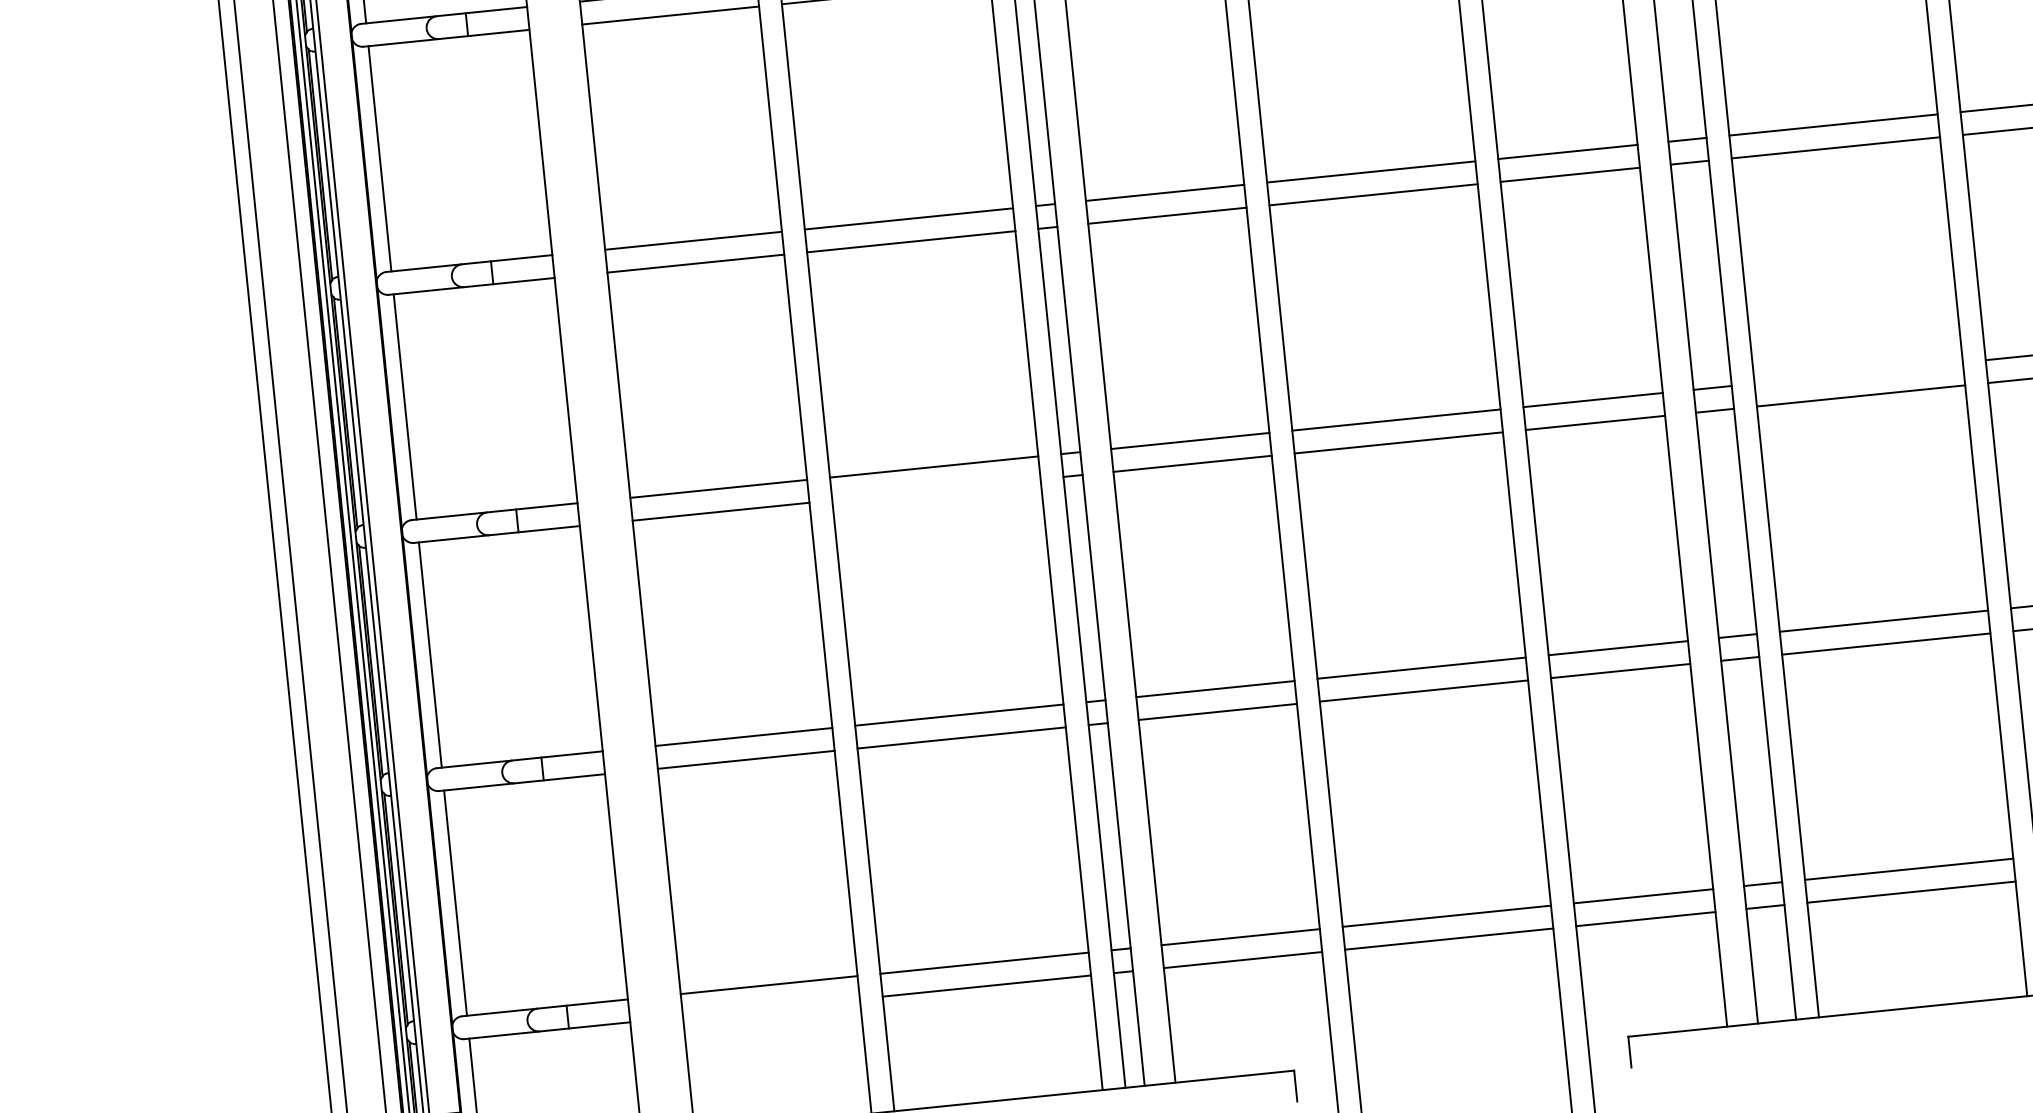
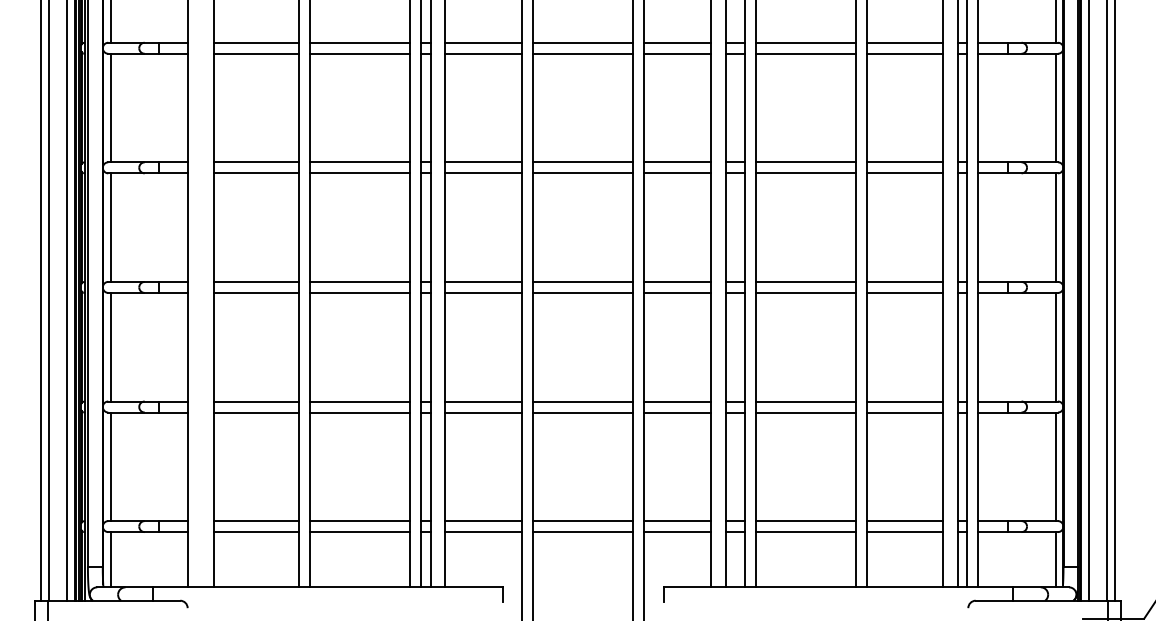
line: (1858, 372) -> (805, 281), added
line: (935, 489) -> (359, 292), added
line: (769, 1008) -> (255, 532), added

